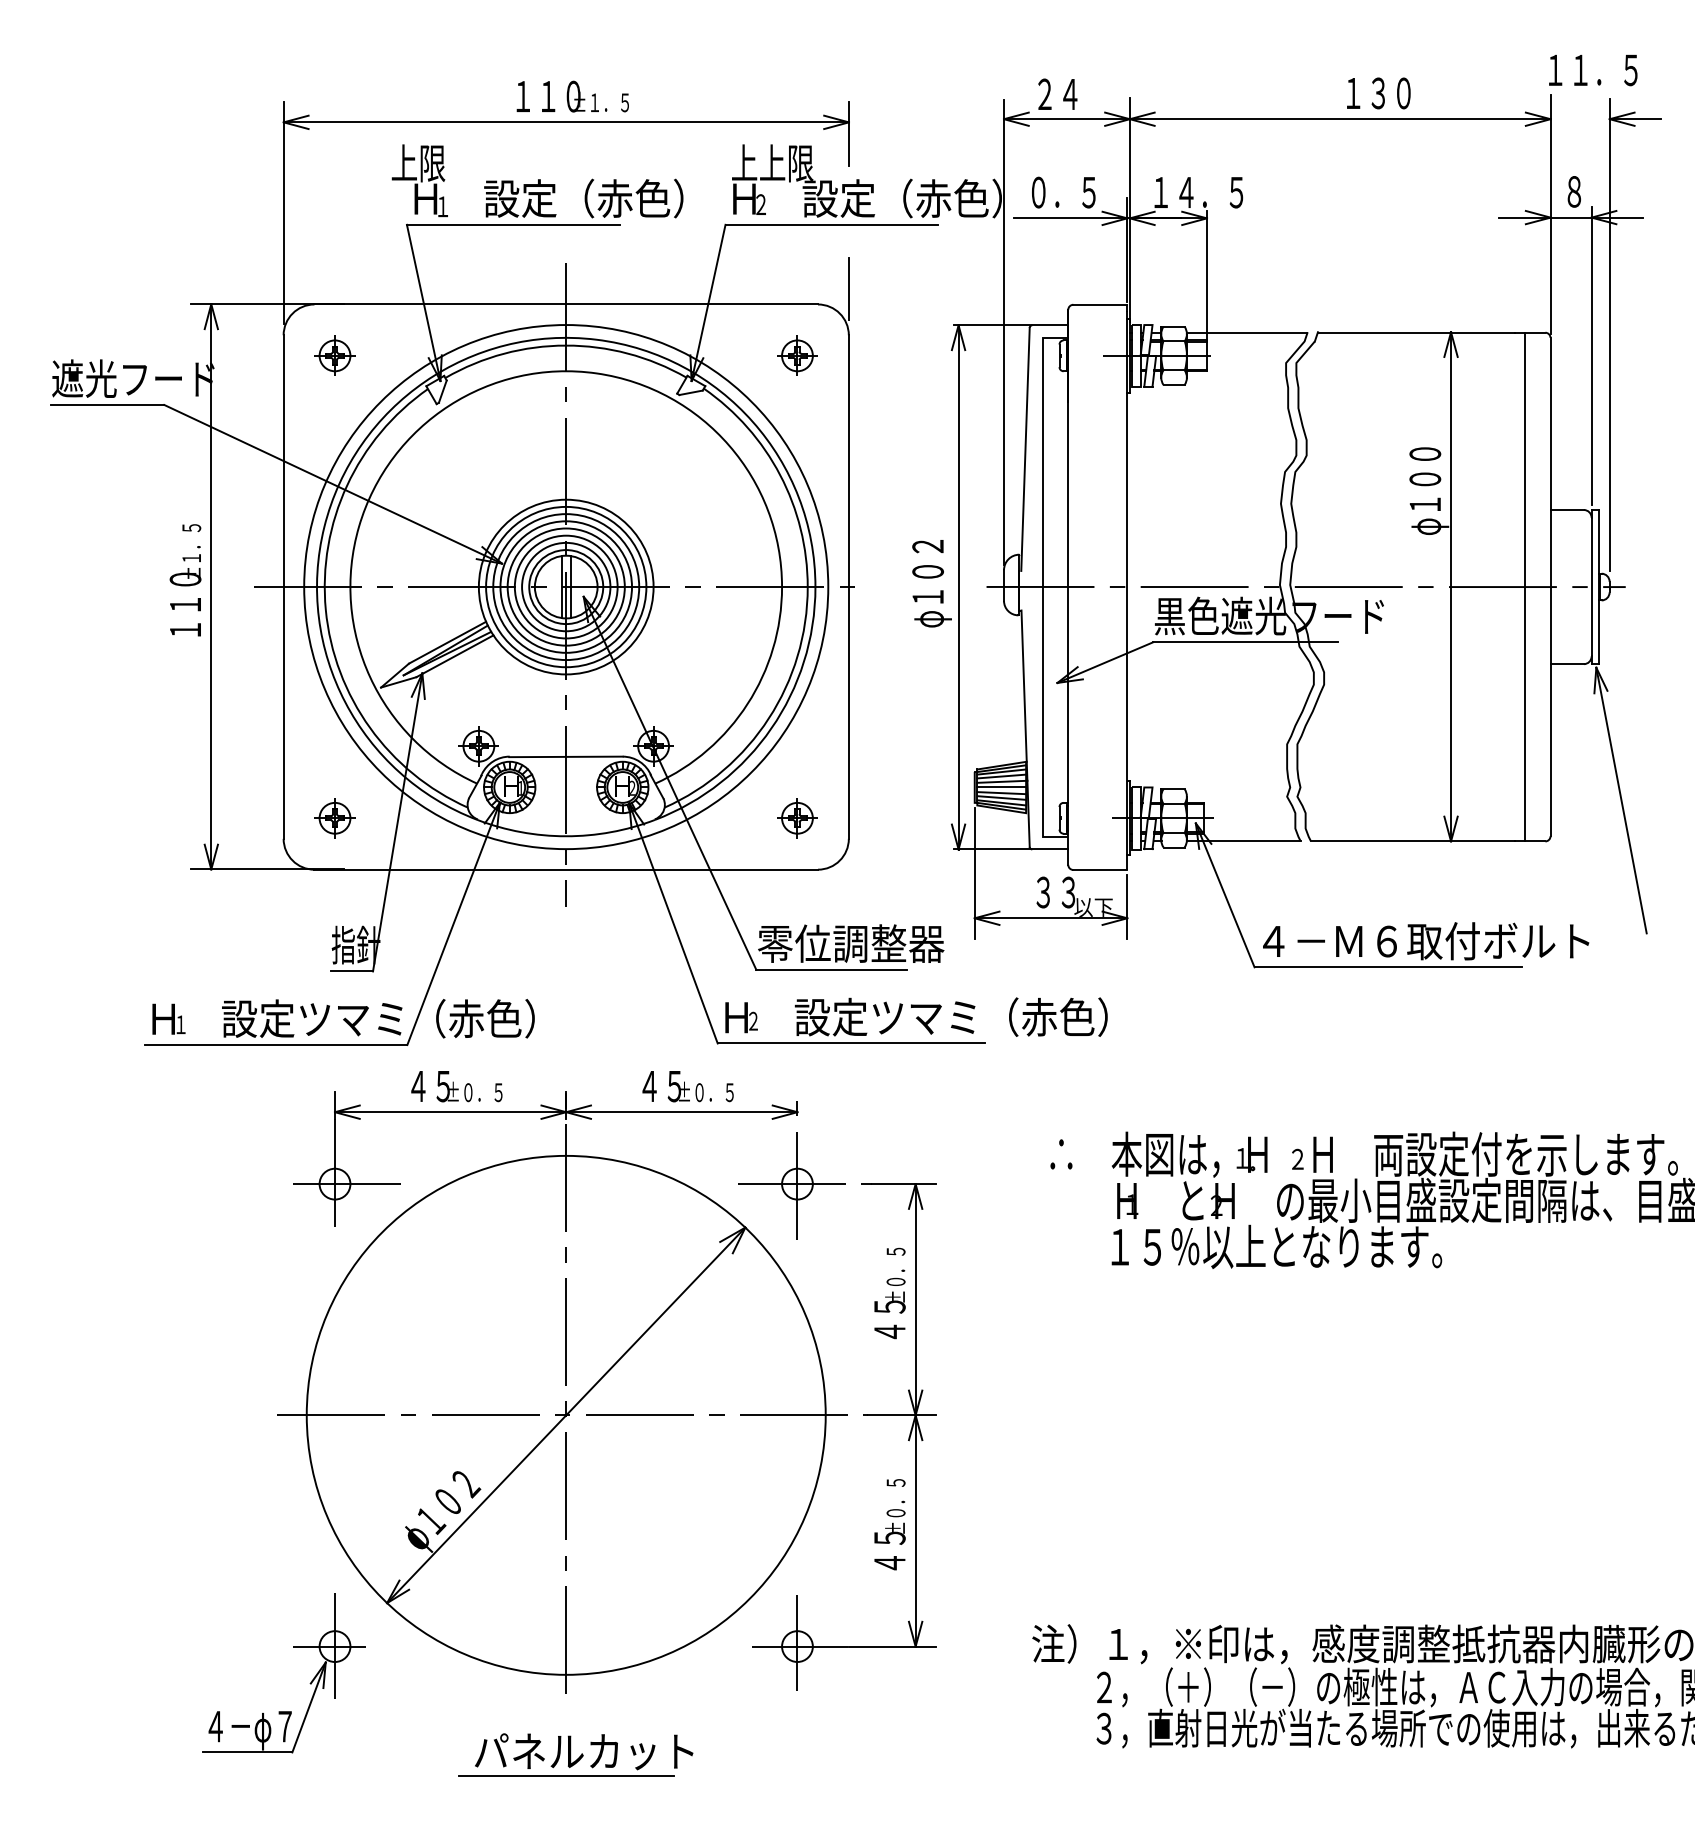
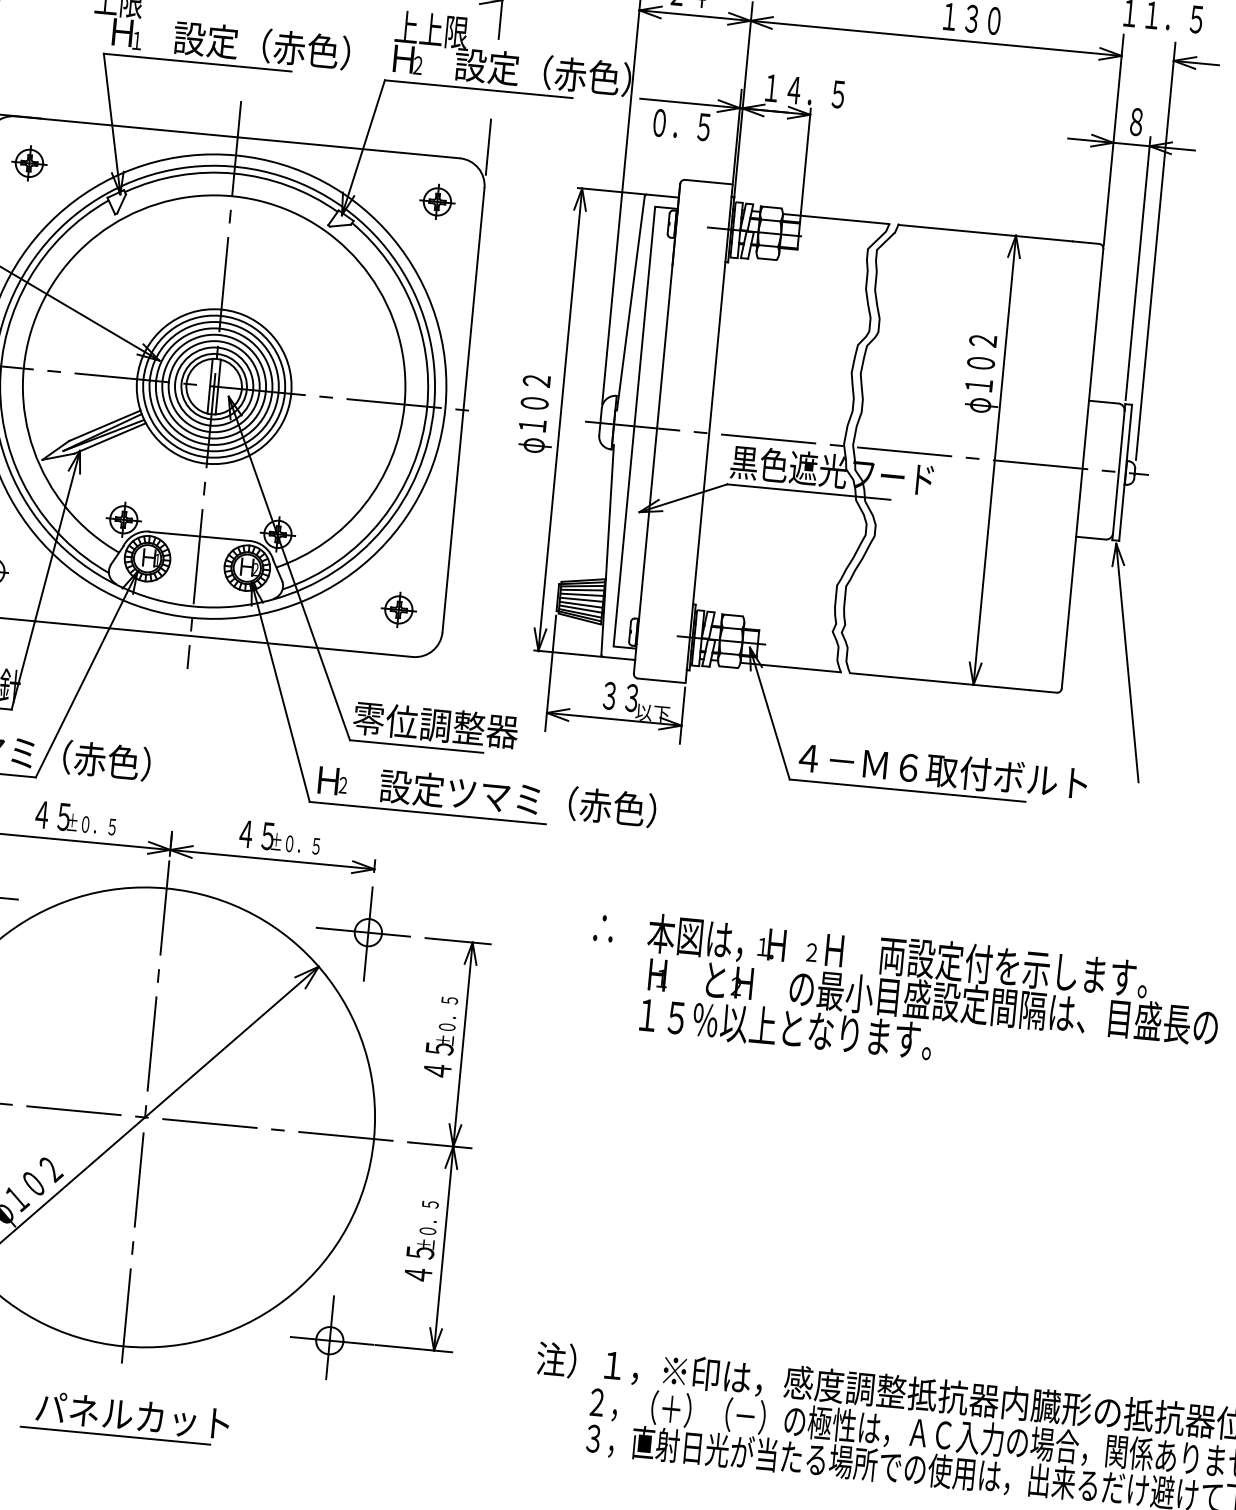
text: (1063, 192) -> (681, 125), moved
text: (1425, 453) -> (983, 340), φ１００ -> φ１０２
line: (1524, 586) -> (1059, 466), removed

